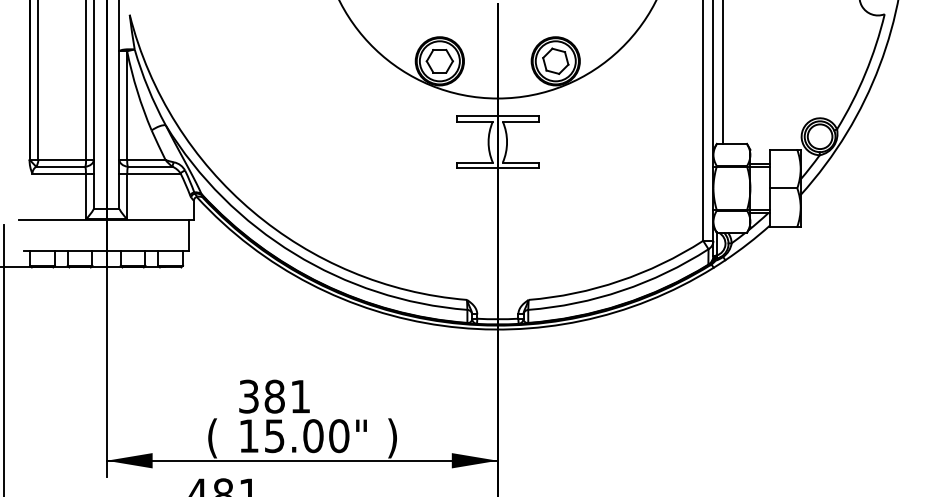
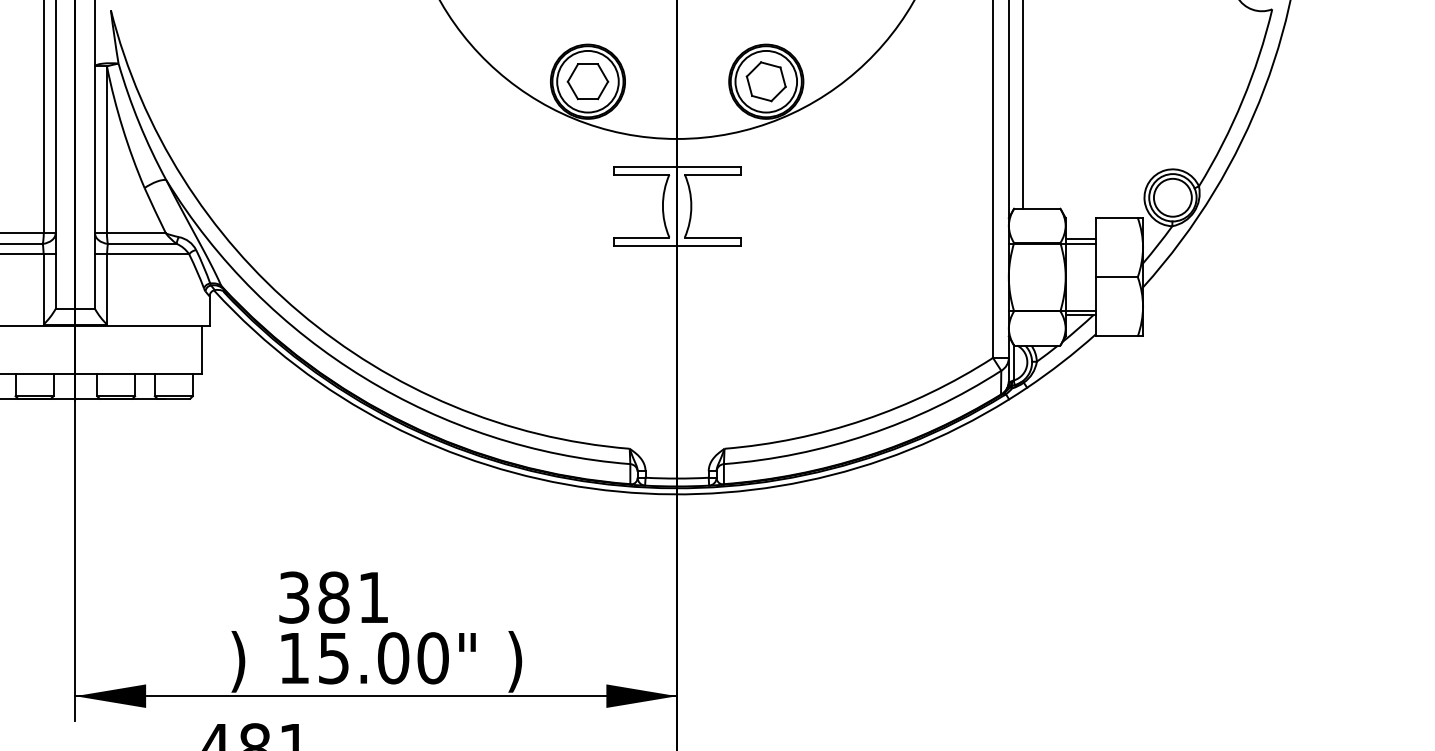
text: (212, 438) -> (238, 661), ( -> )

